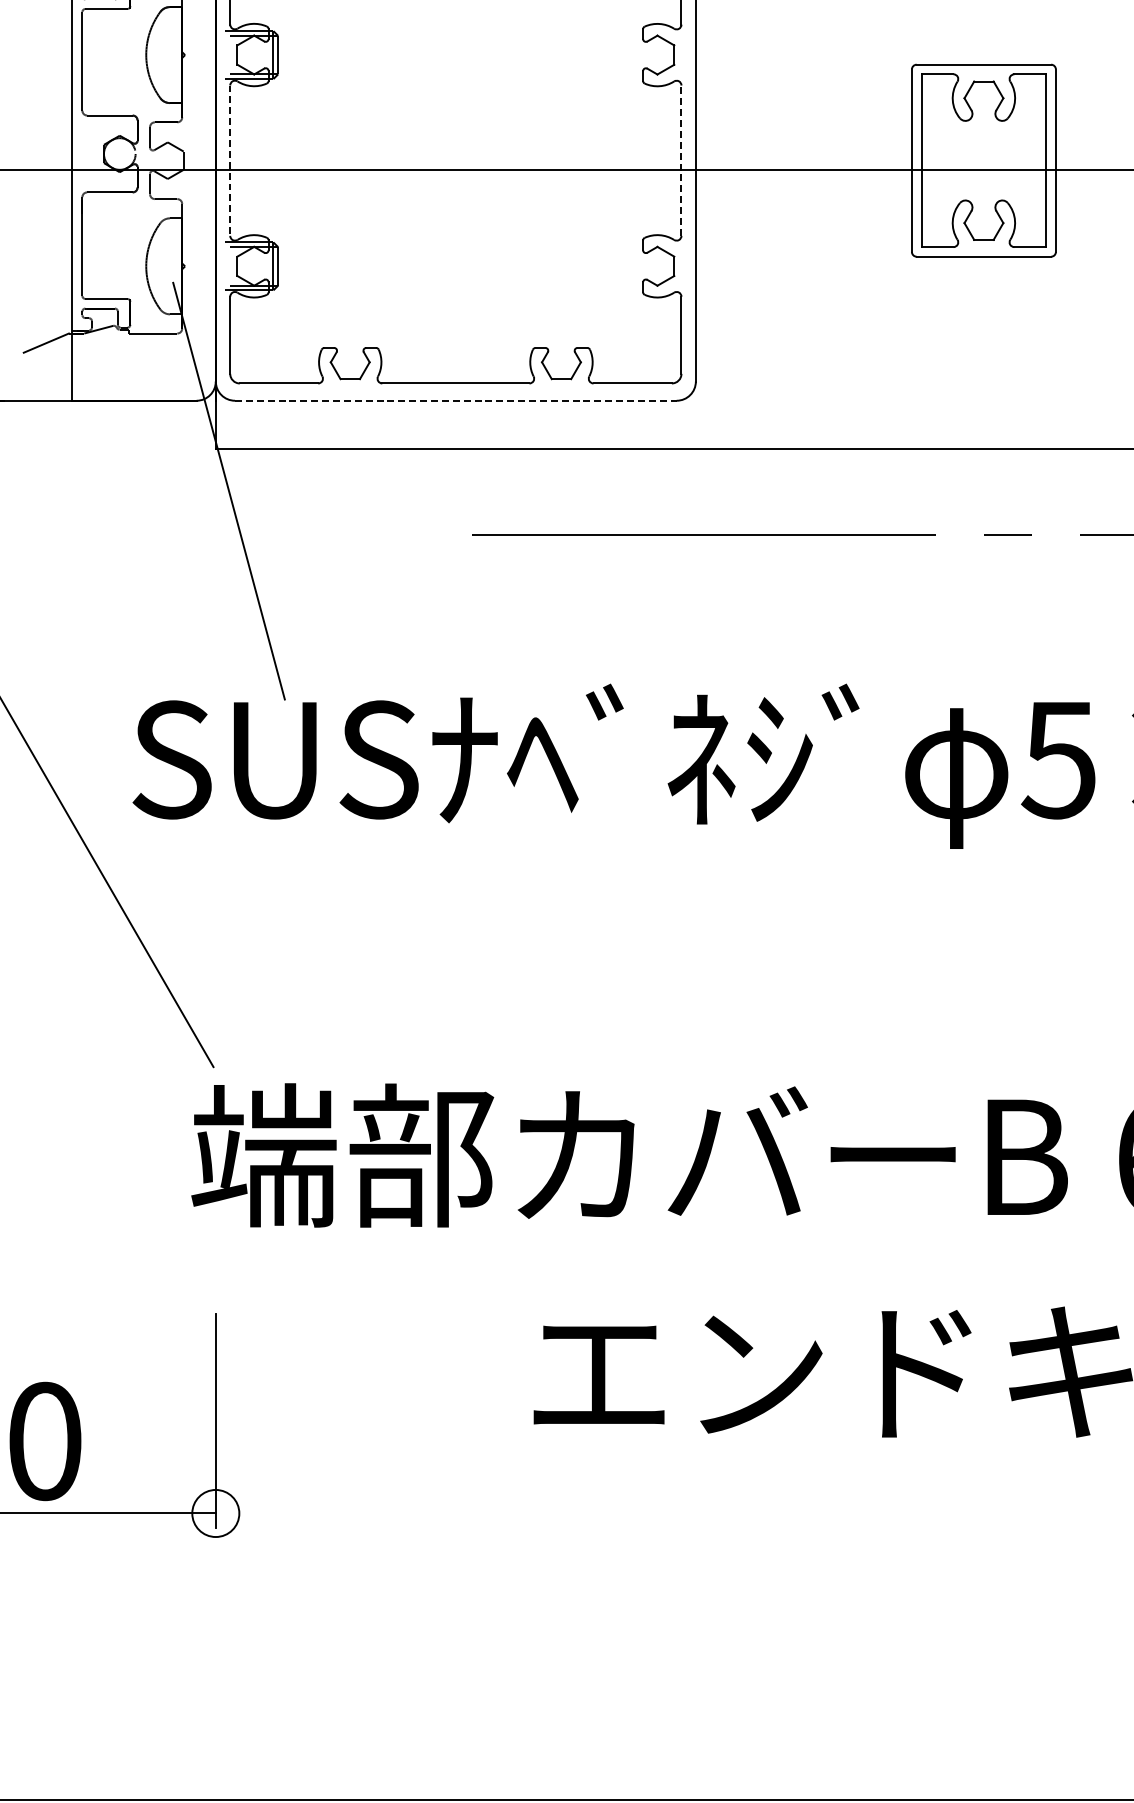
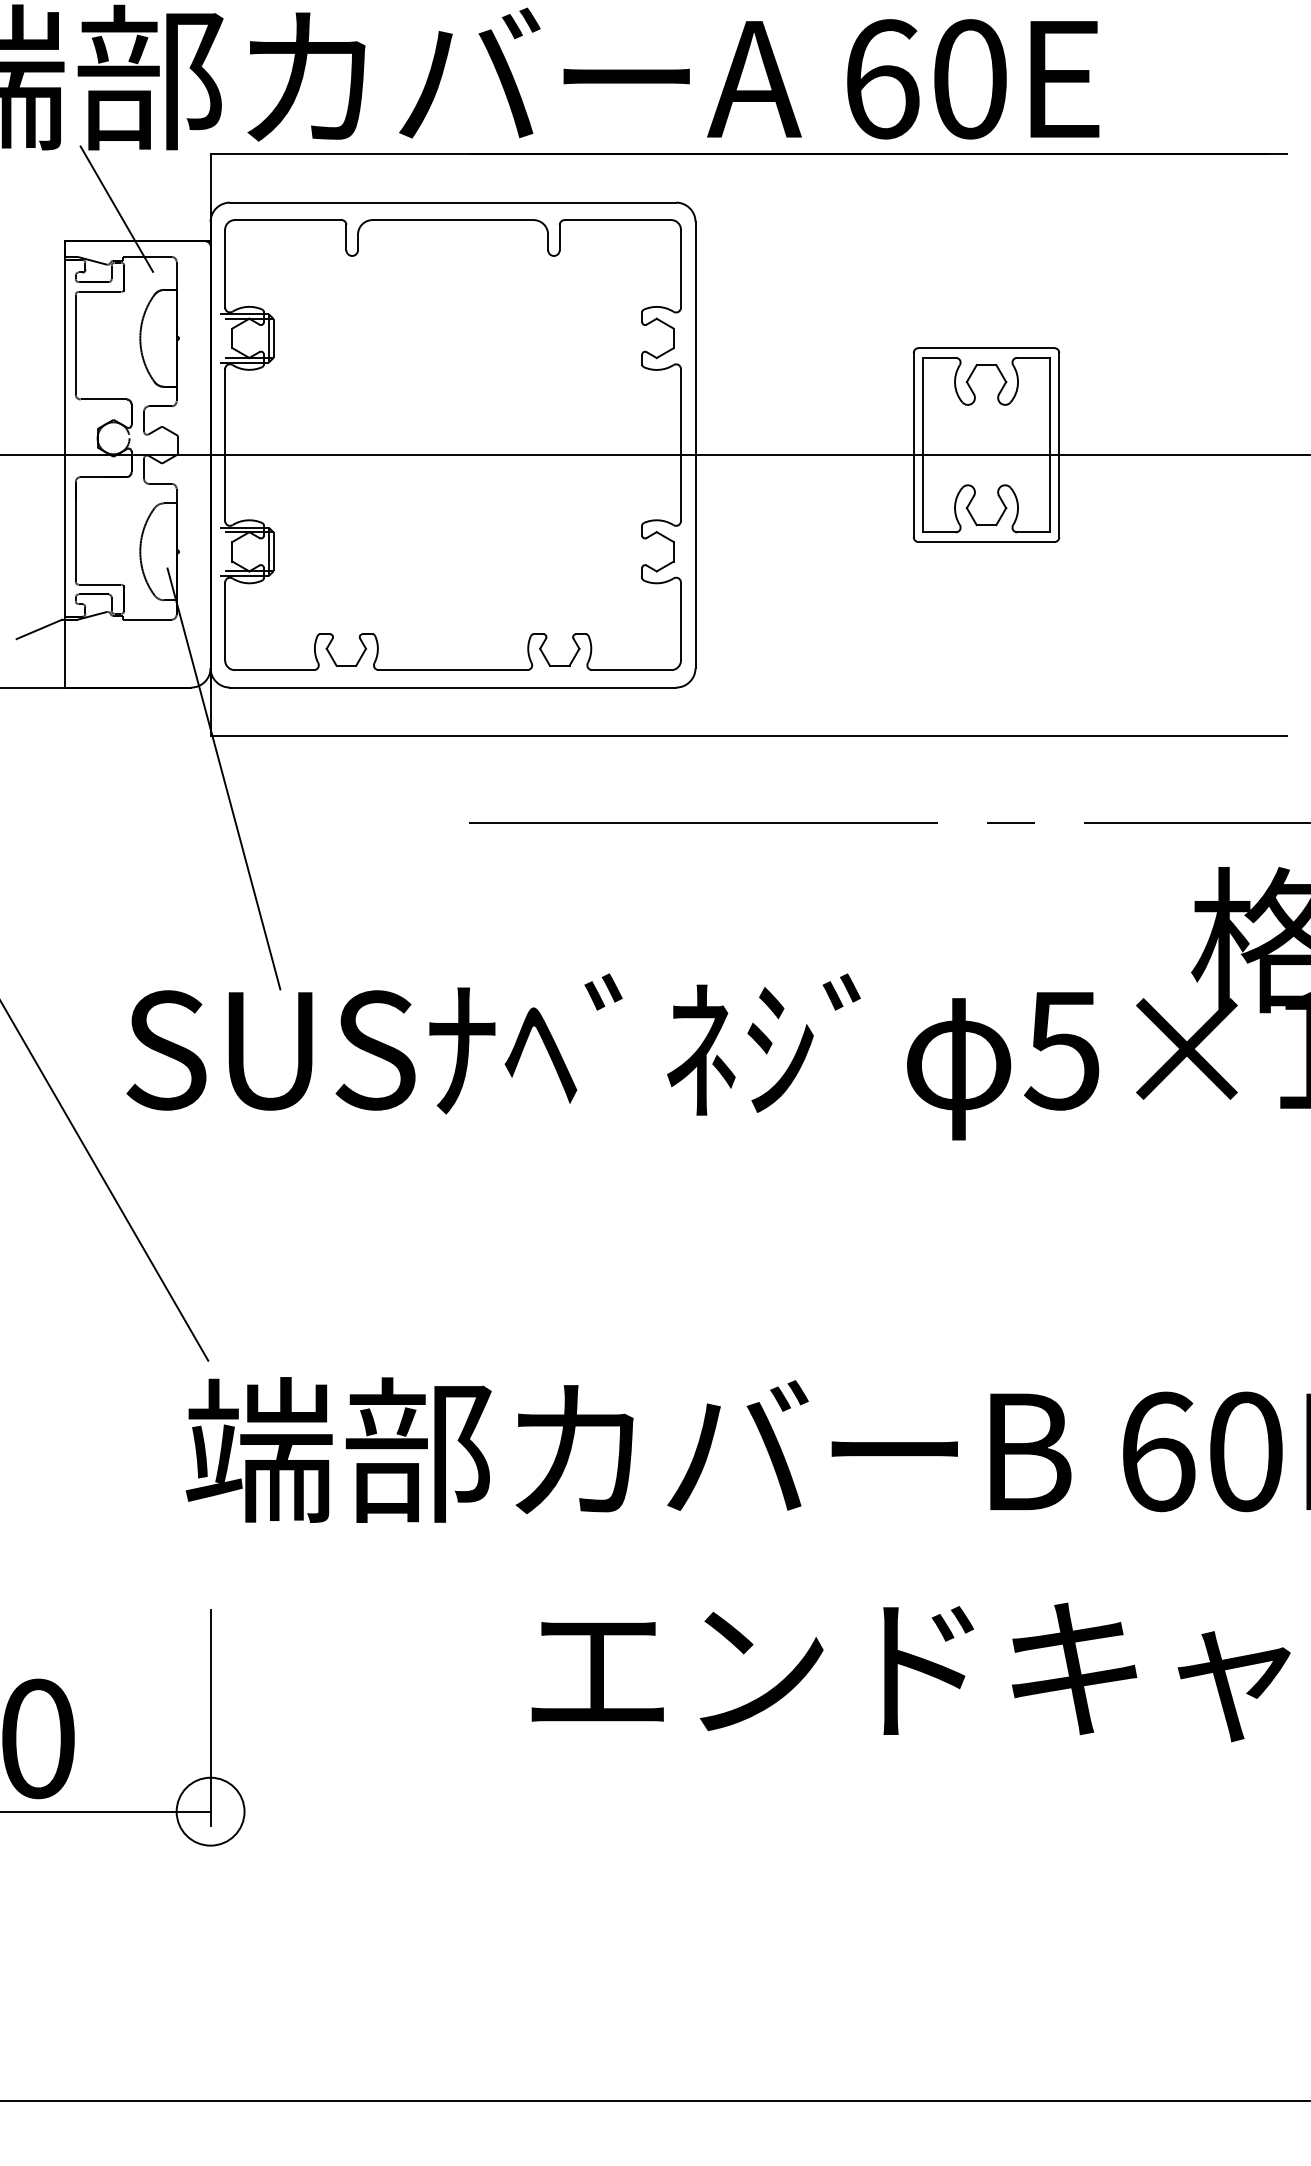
line: (230, 161) -> (225, 445), dashed -> solid
line: (681, 161) -> (681, 445), dashed -> solid
line: (456, 400) -> (453, 687), dashed -> solid
circle: (215, 1513) -> (210, 1811), size x1.43

